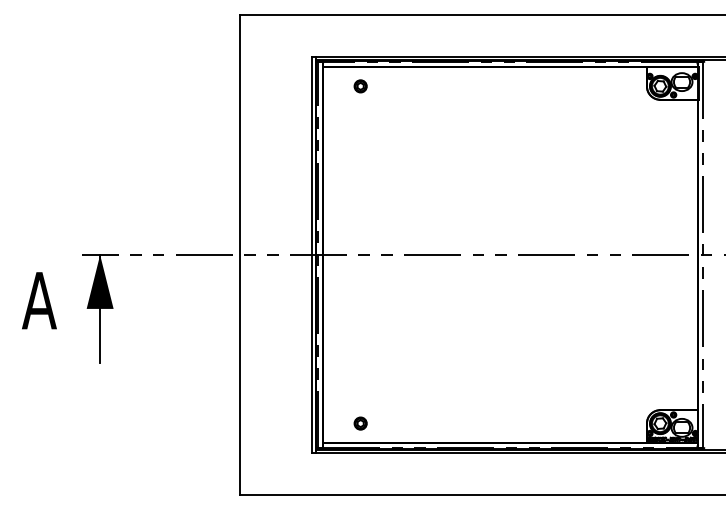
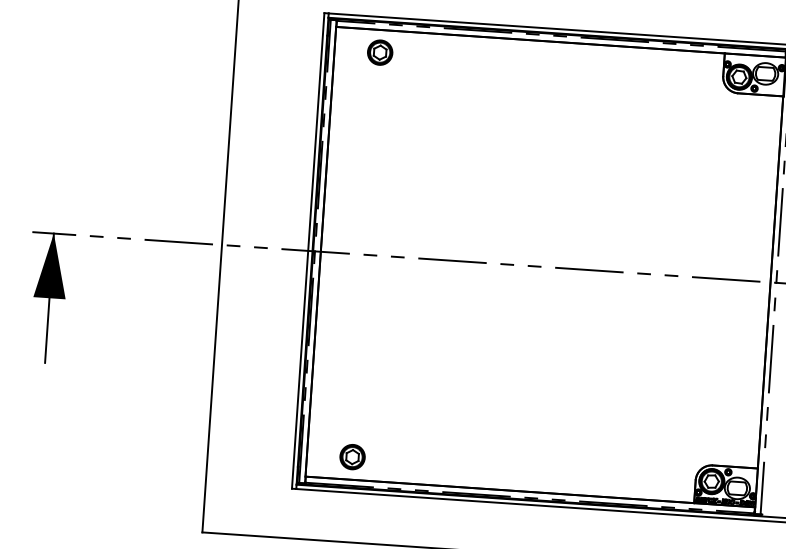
part: (360, 86) -> (379, 52), size x1.67
part: (360, 423) -> (352, 456), size x1.67

